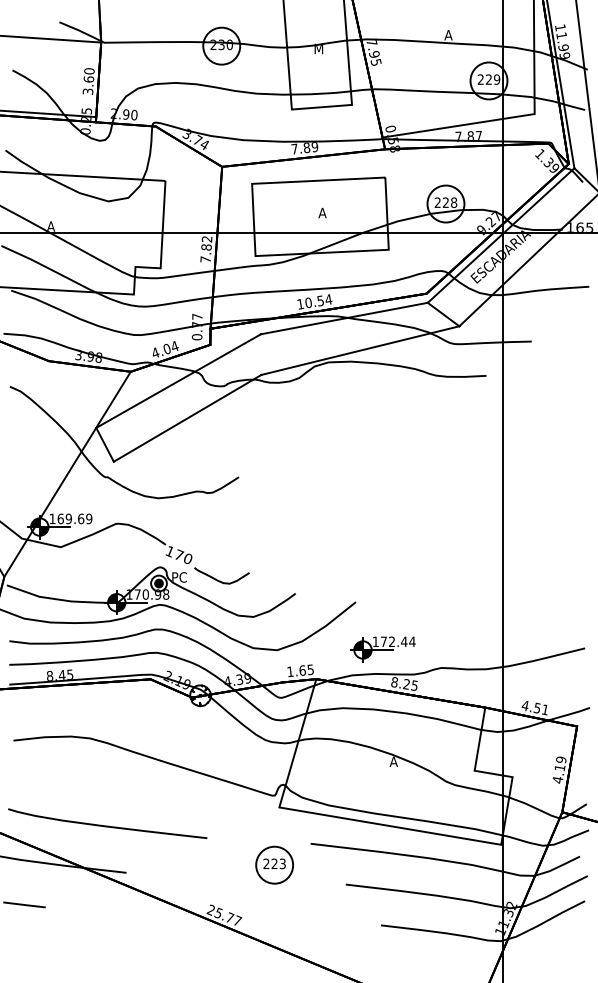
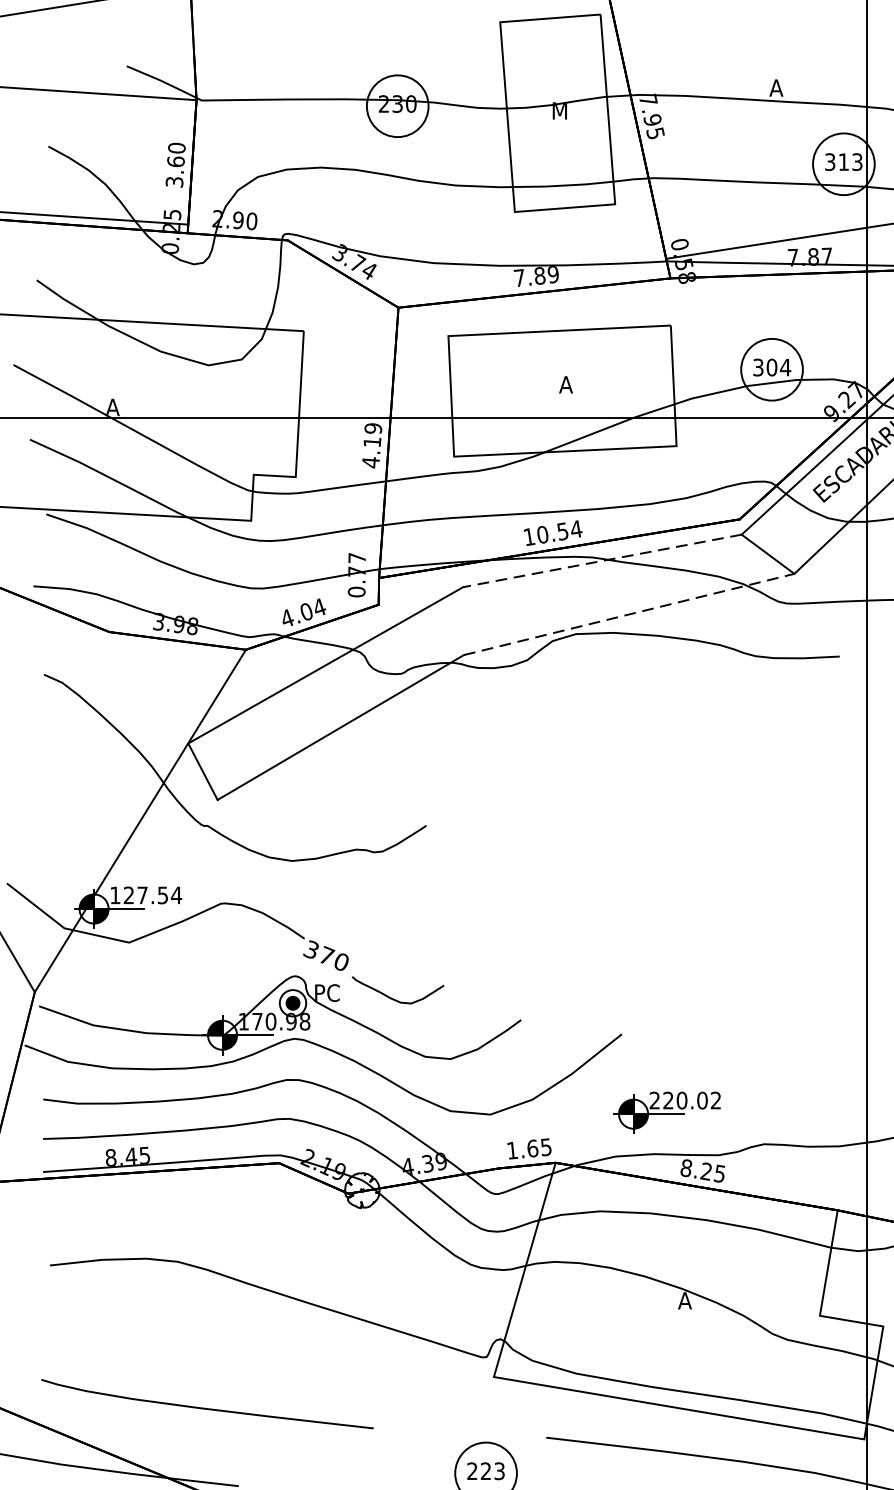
text: (488, 79) -> (843, 161), 229 -> 313
text: (445, 202) -> (771, 367), 228 -> 304
text: (206, 249) -> (372, 445), 7.82 -> 4.19
line: (344, 318) -> (602, 560), solid -> dashed
line: (360, 350) -> (629, 614), solid -> dashed
text: (74, 518) -> (151, 894), 169.69 -> 127.54
text: (169, 551) -> (310, 949), 170 -> 370
text: (393, 641) -> (684, 1100), 172.44 -> 220.02

